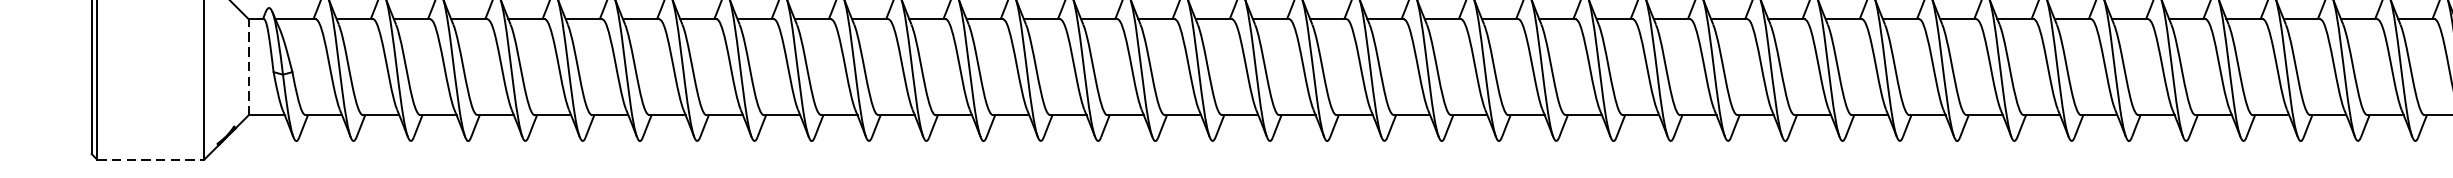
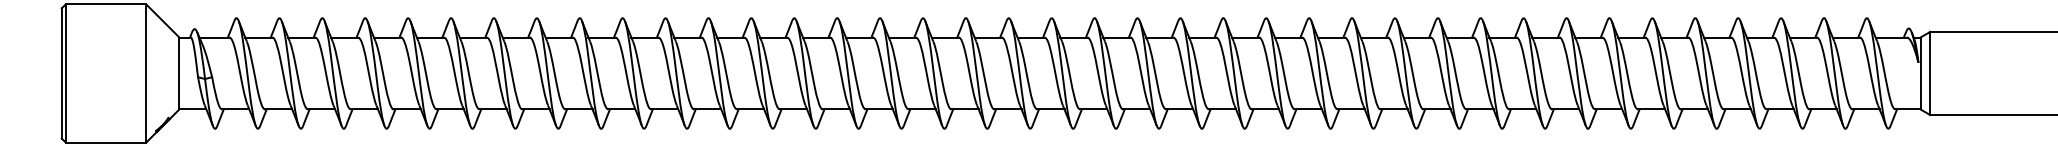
line: (248, 67) -> (179, 73), dashed -> solid
line: (151, 159) -> (106, 142), dashed -> solid

